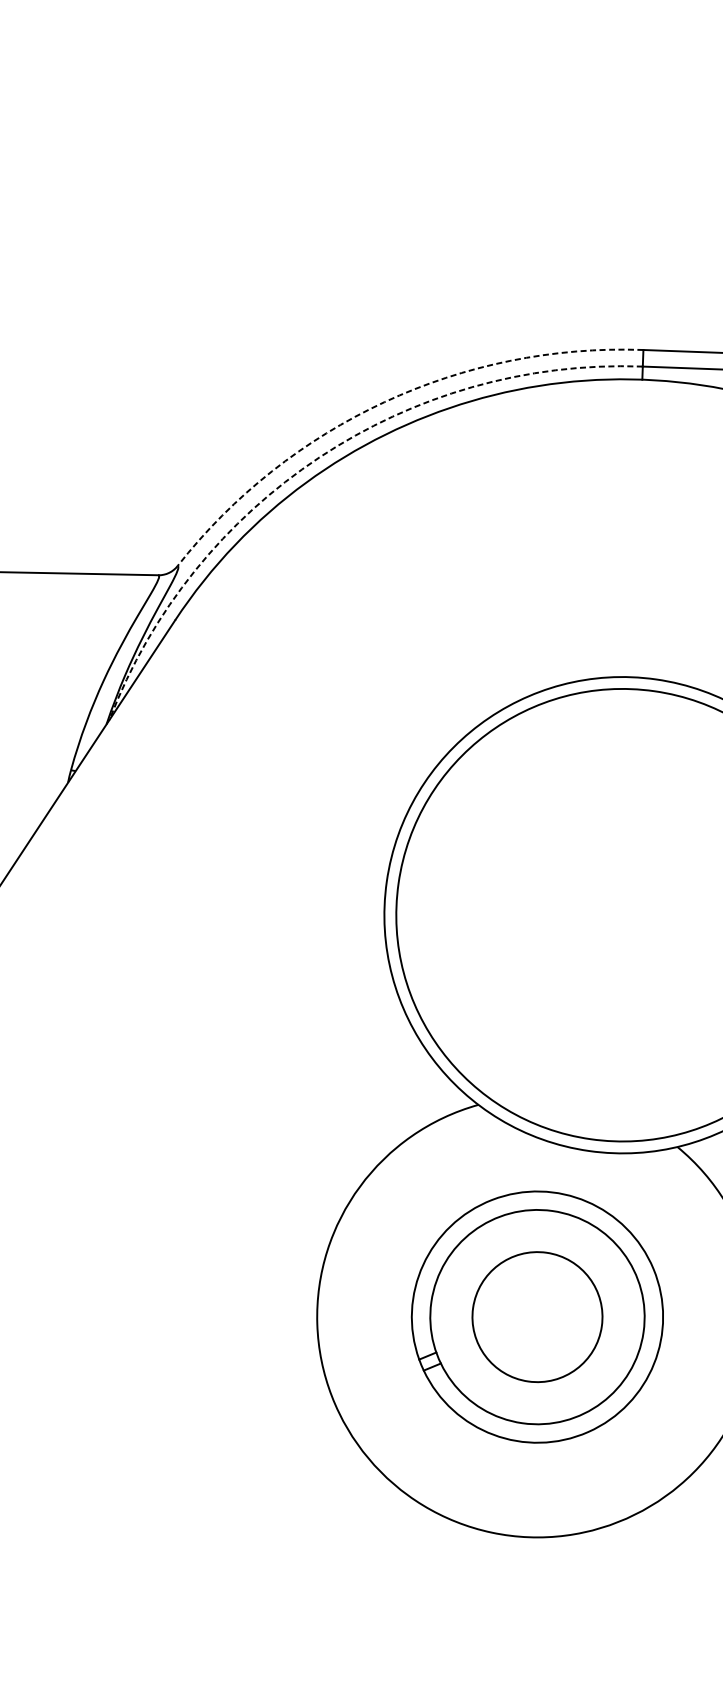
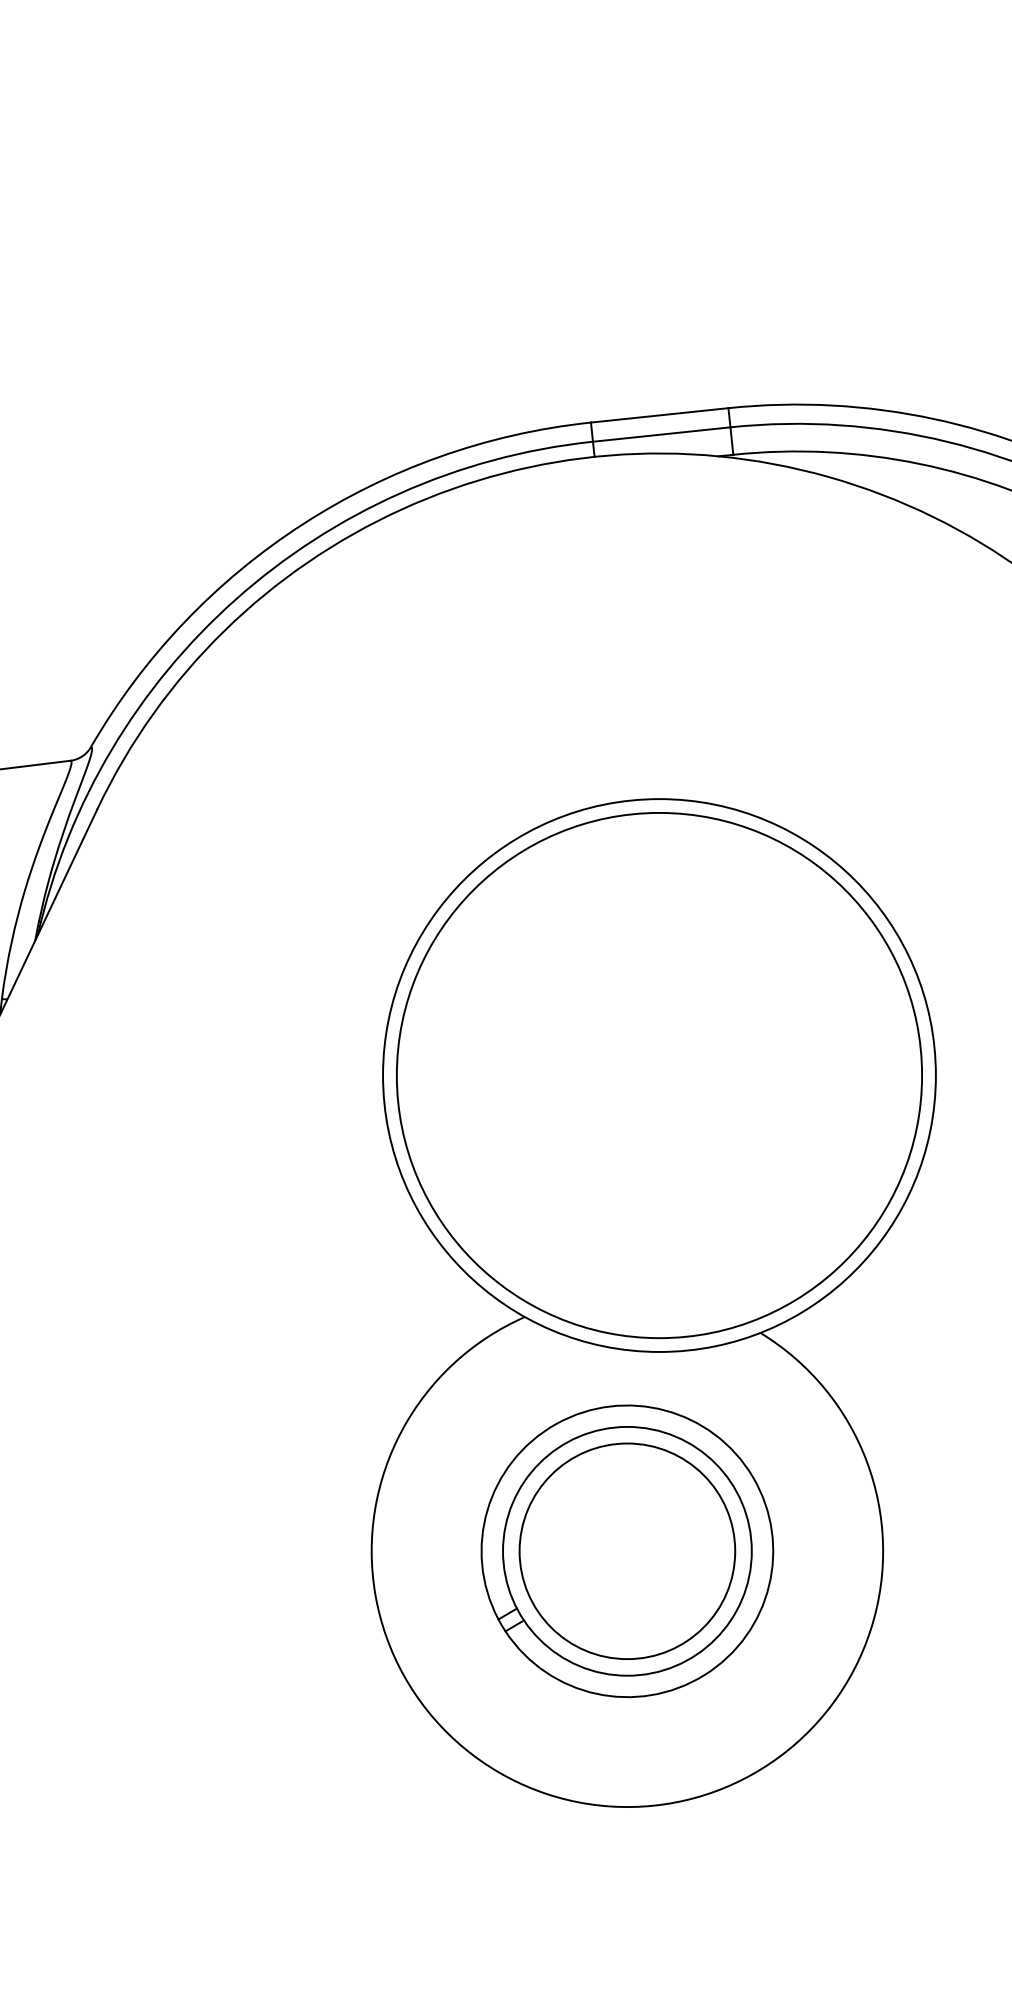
arc: (385, 401) -> (302, 524), dashed -> solid
arc: (319, 457) -> (236, 599), dashed -> solid
circle: (537, 1317) -> (627, 1551), size x1.43

